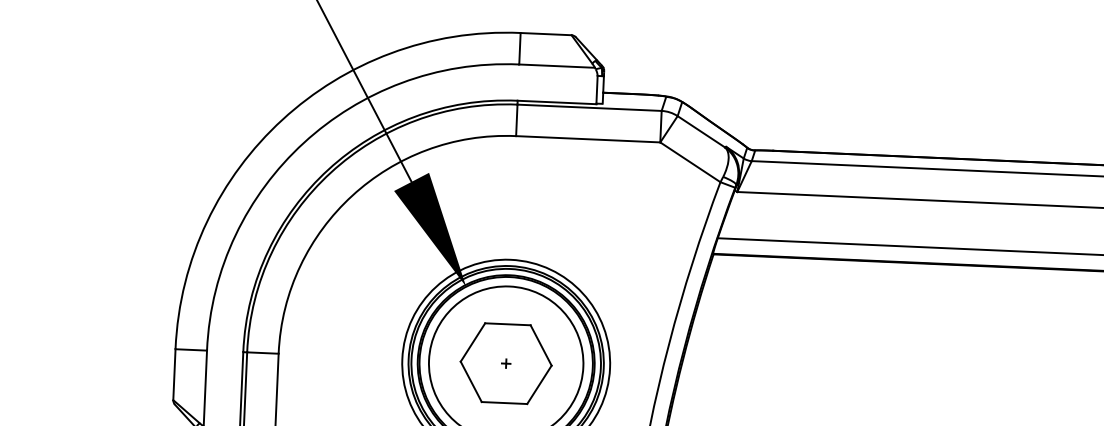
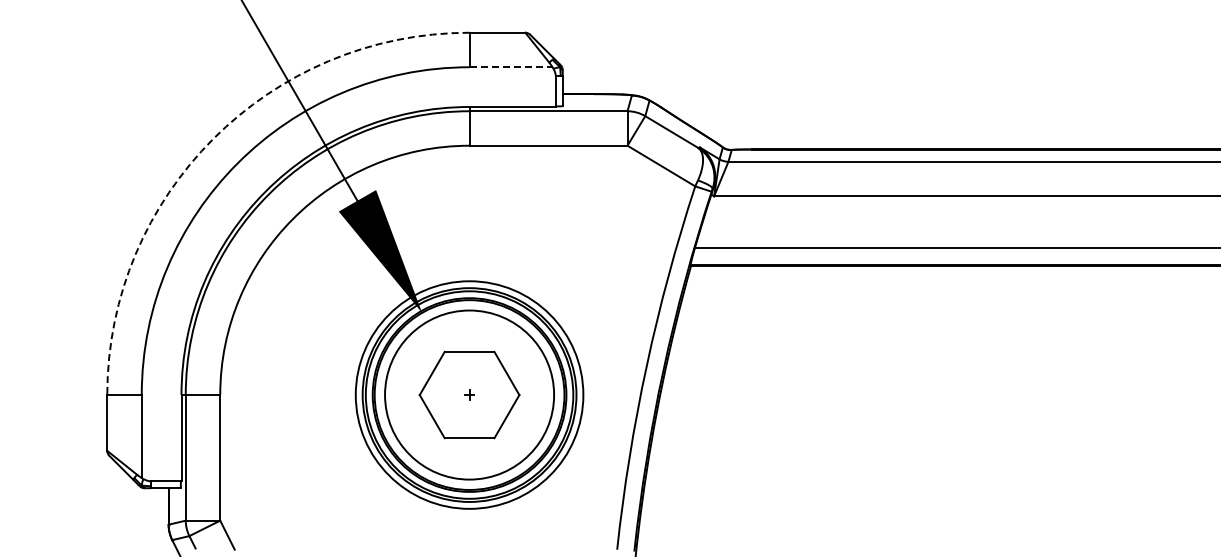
line: (557, 66) -> (511, 67), solid -> dashed
arc: (282, 119) -> (213, 138), solid -> dashed

